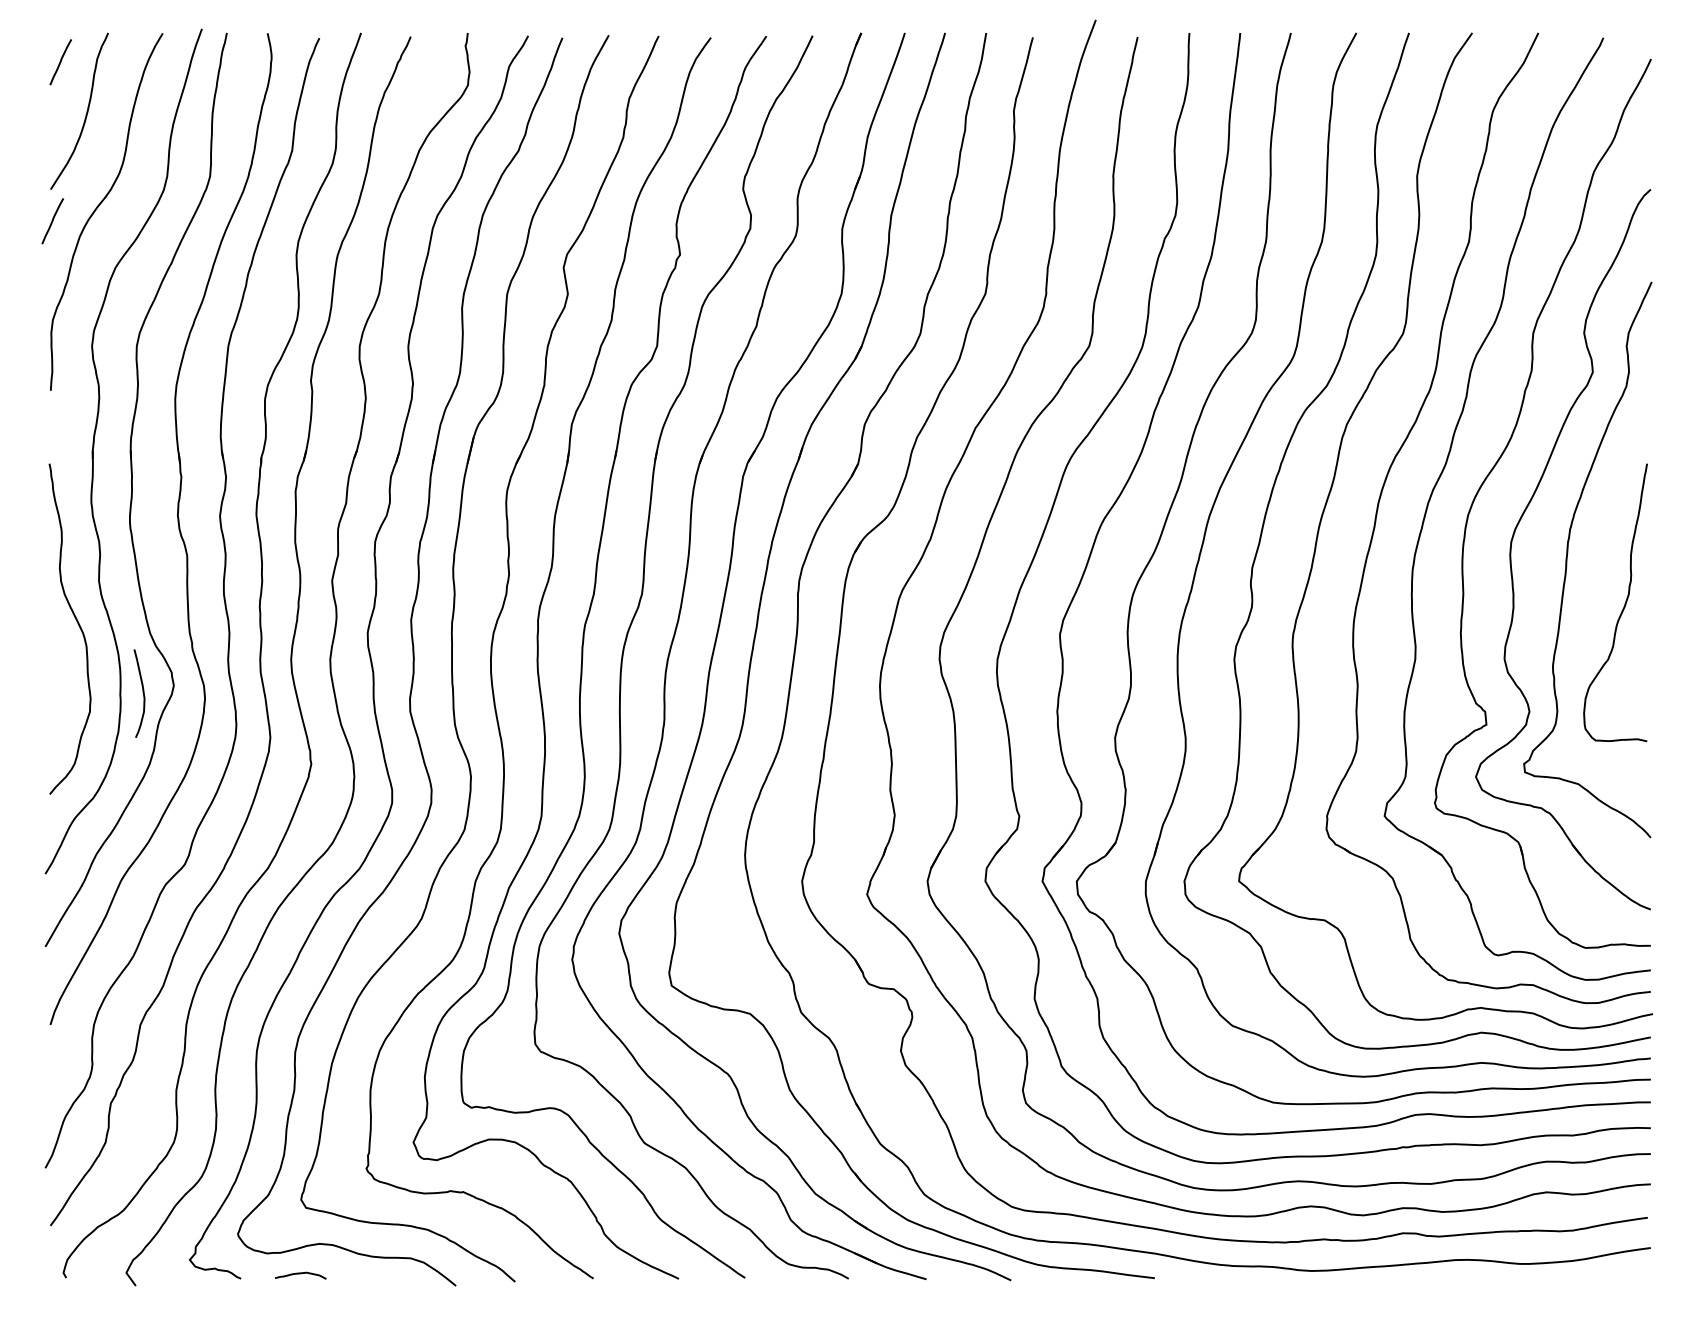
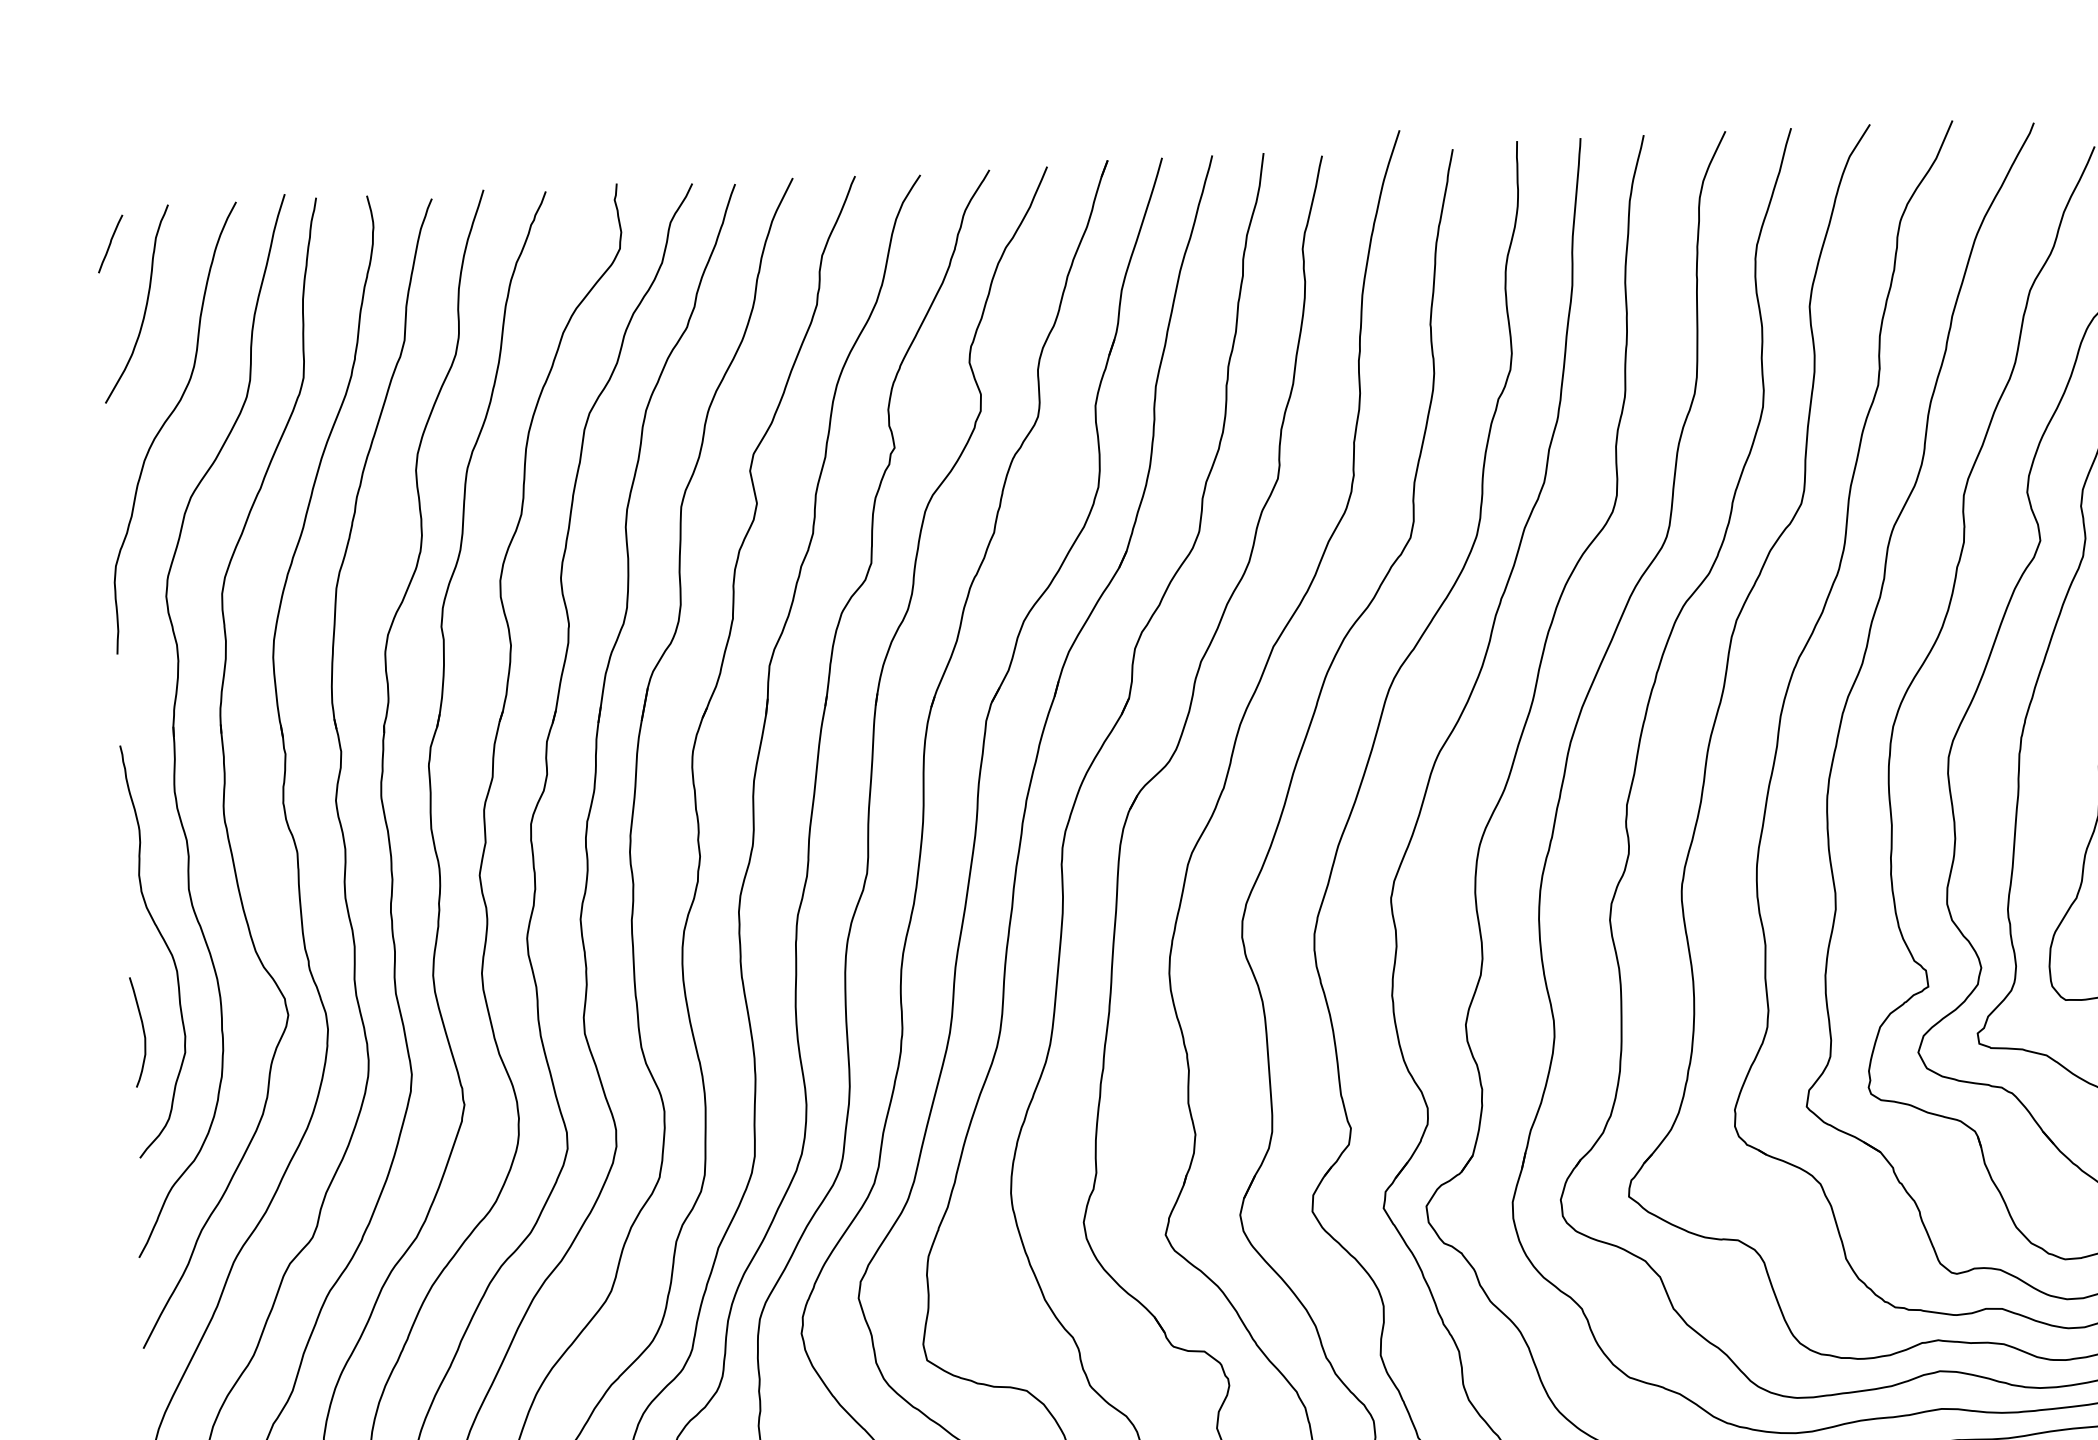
line: (52, 221) -> (109, 443), removed
curve: (142, 693) -> (142, 1031), moved

